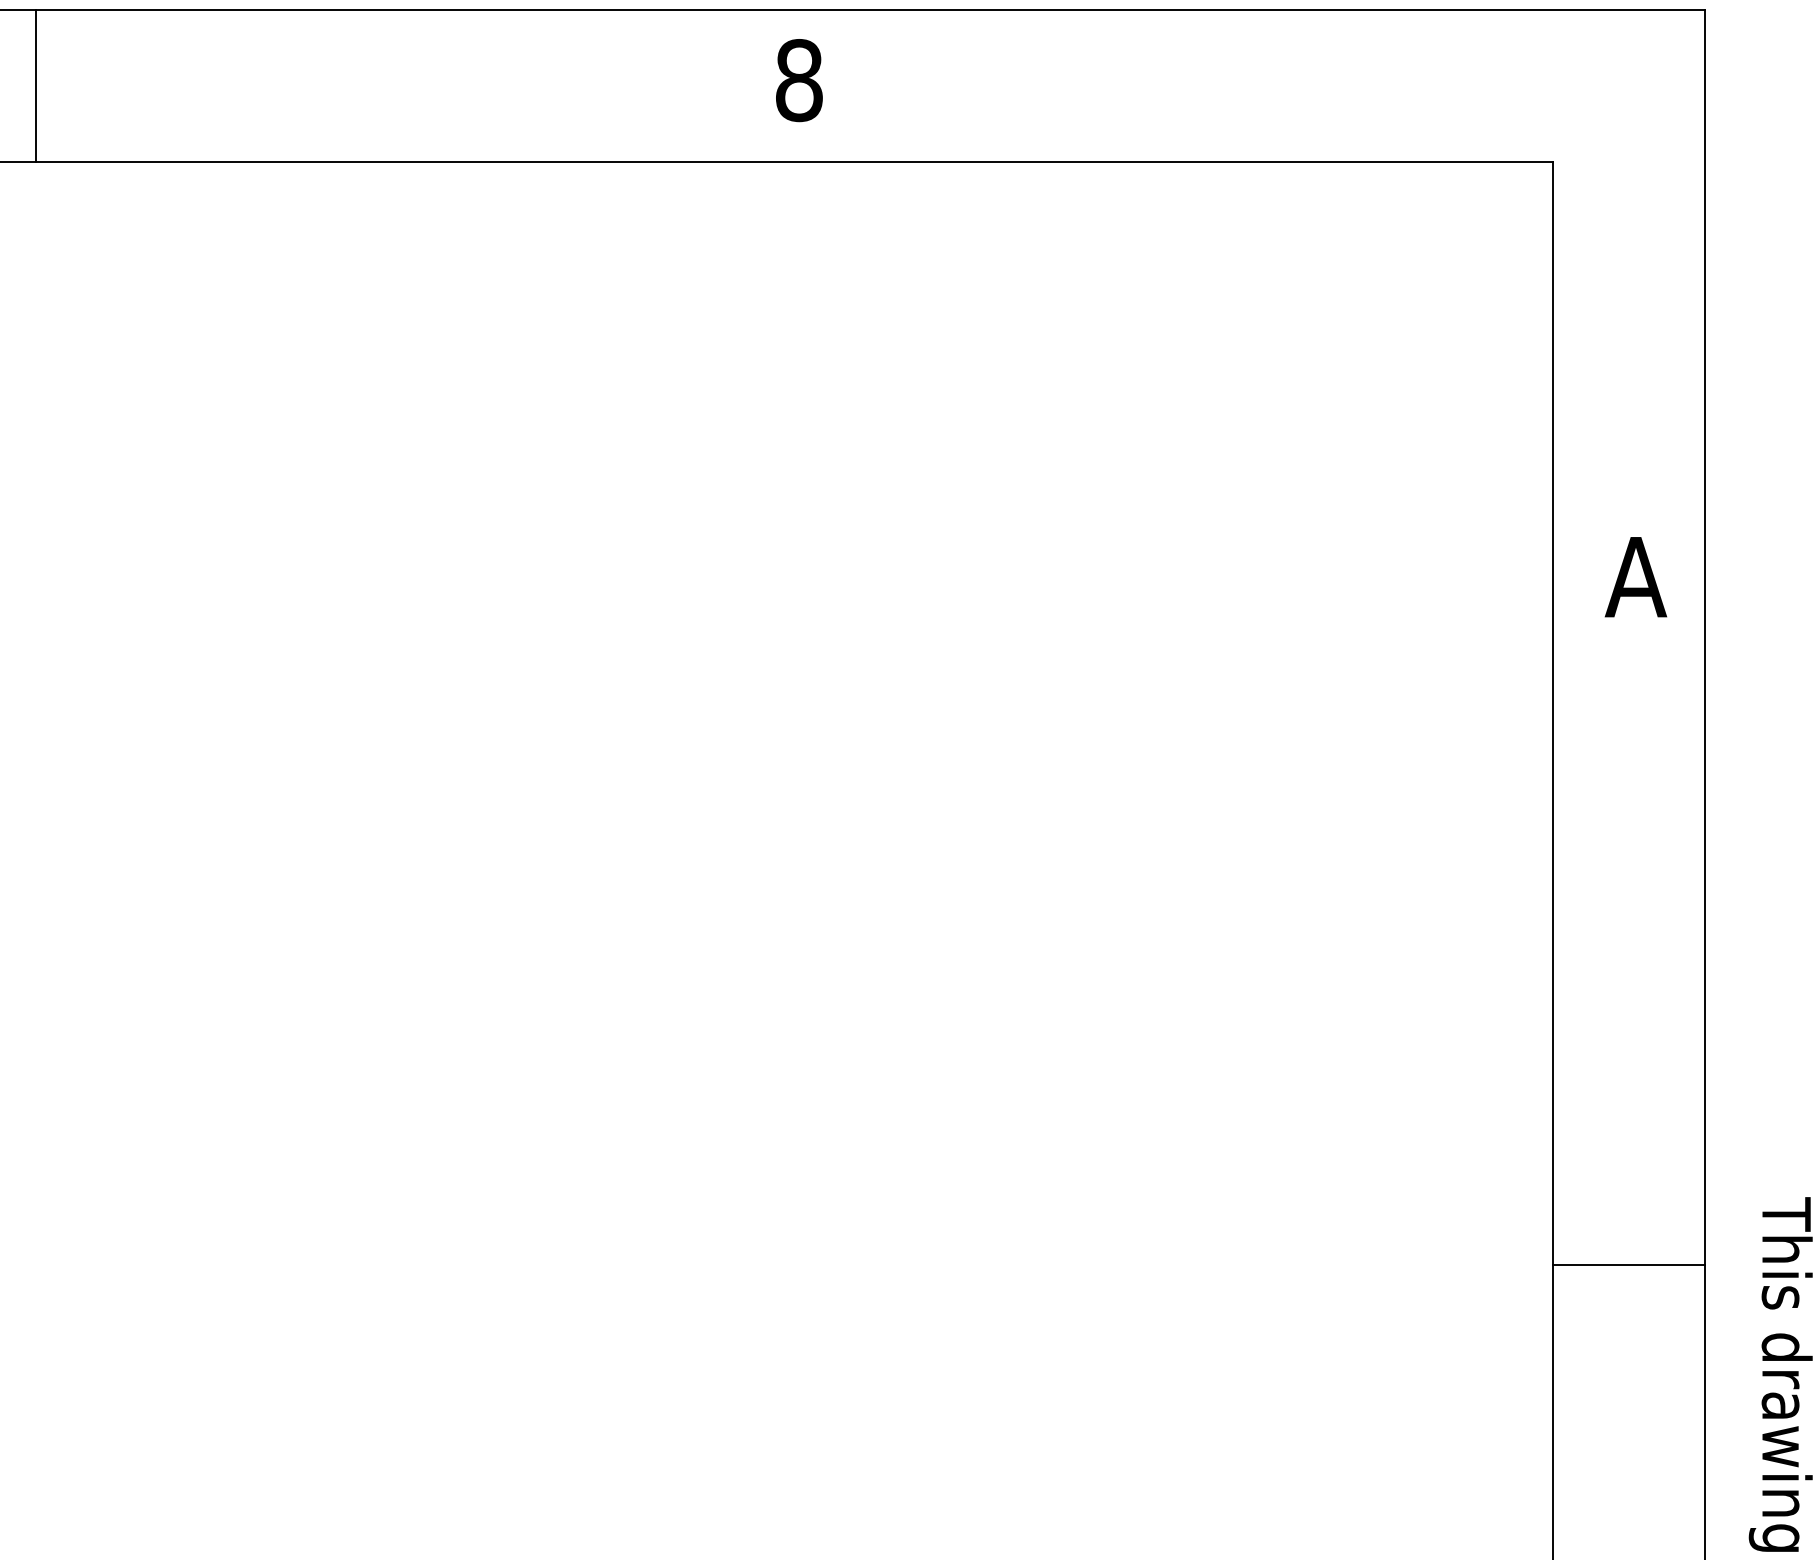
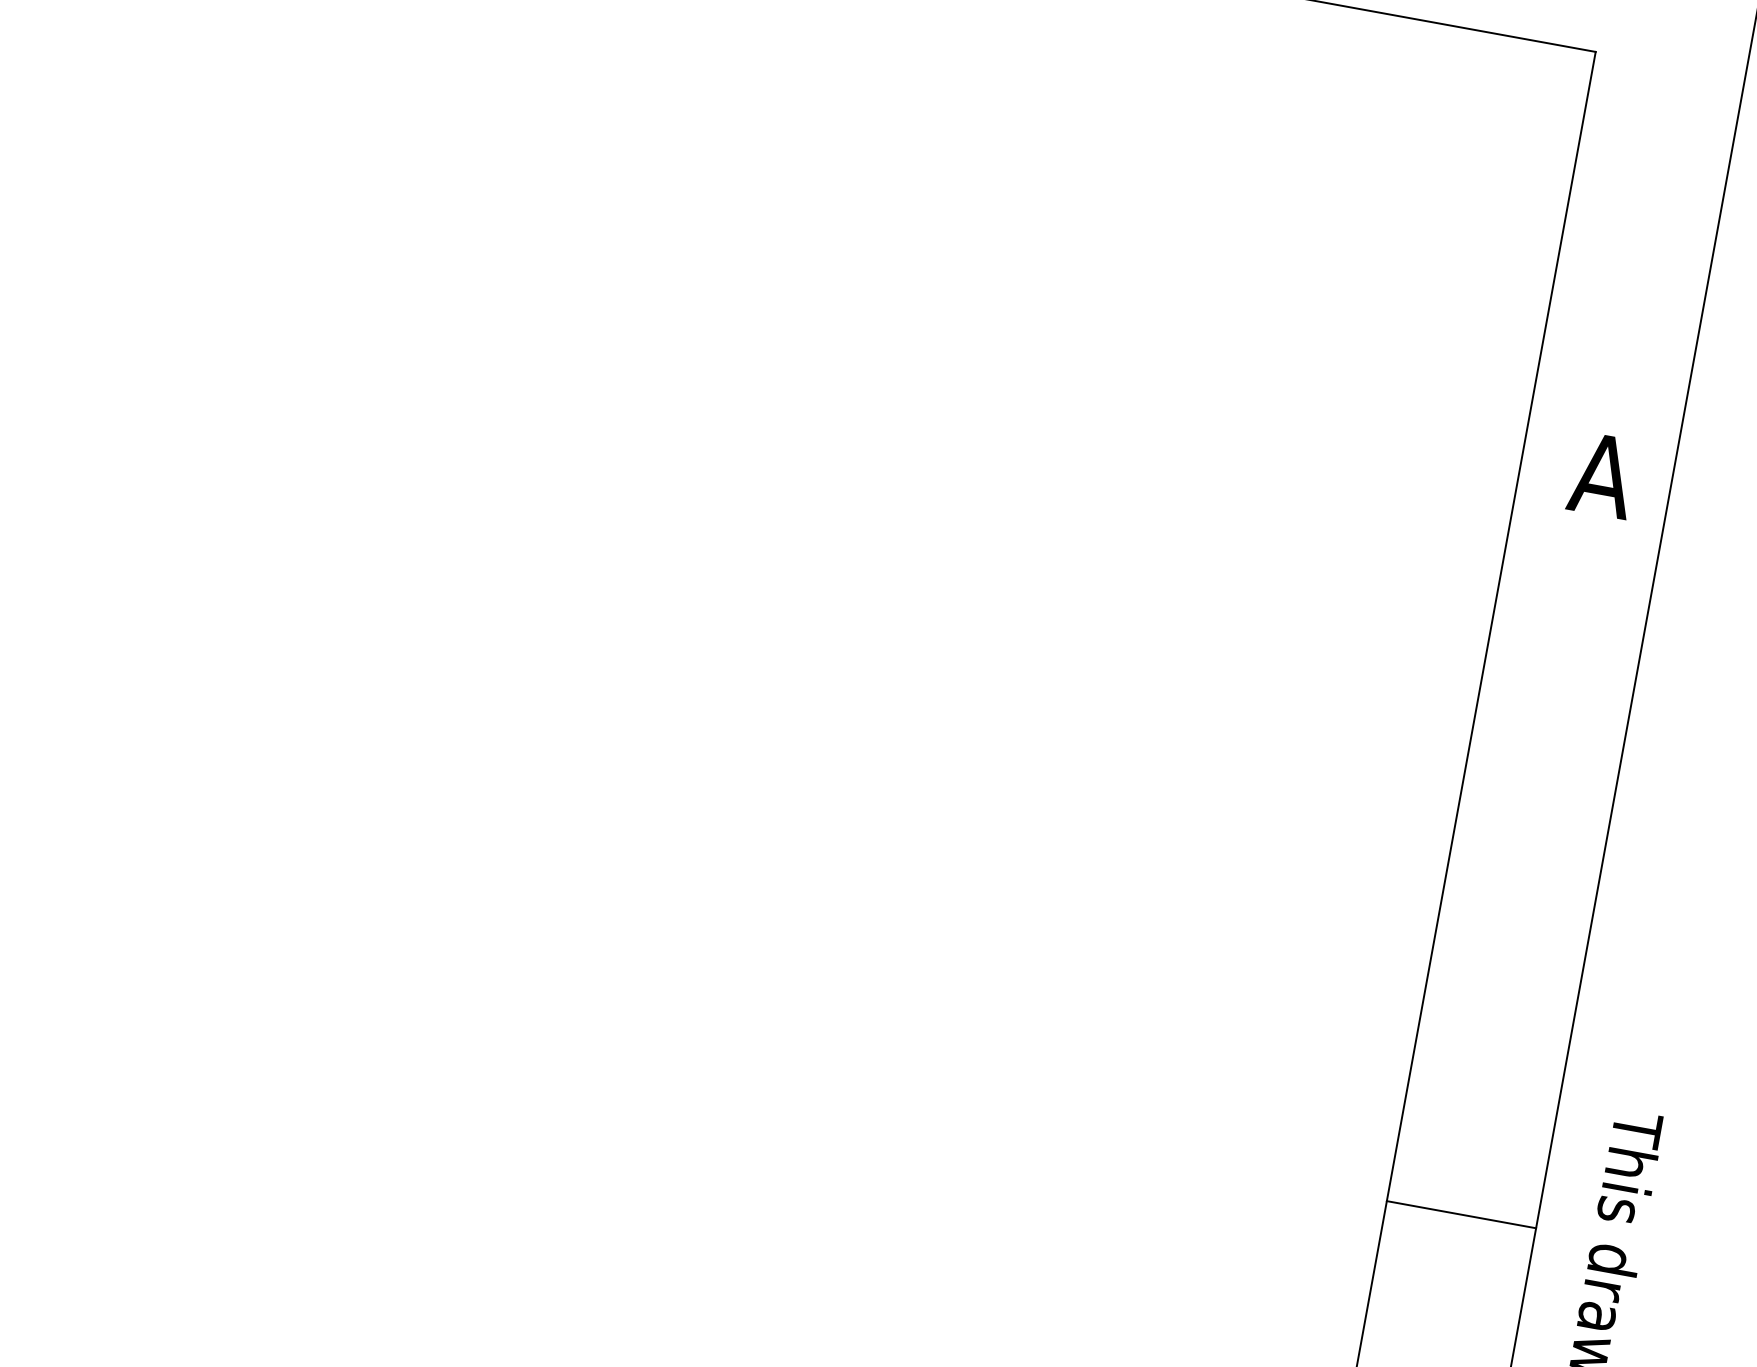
line: (1628, 1264) -> (1460, 1214), moved

